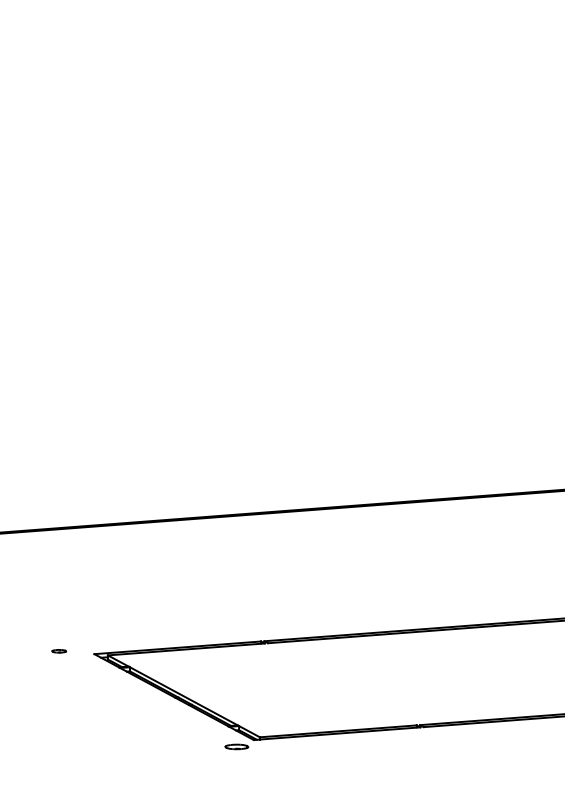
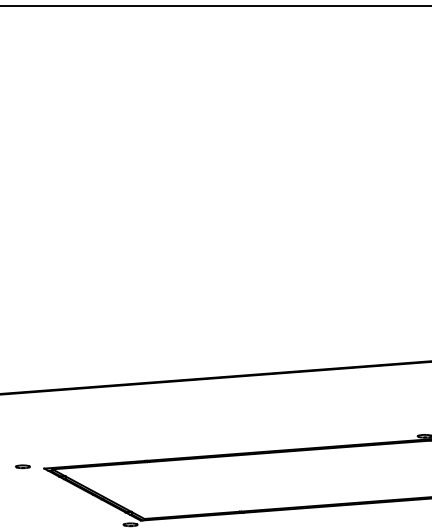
part: (58, 650) -> (22, 466), size x1.67

